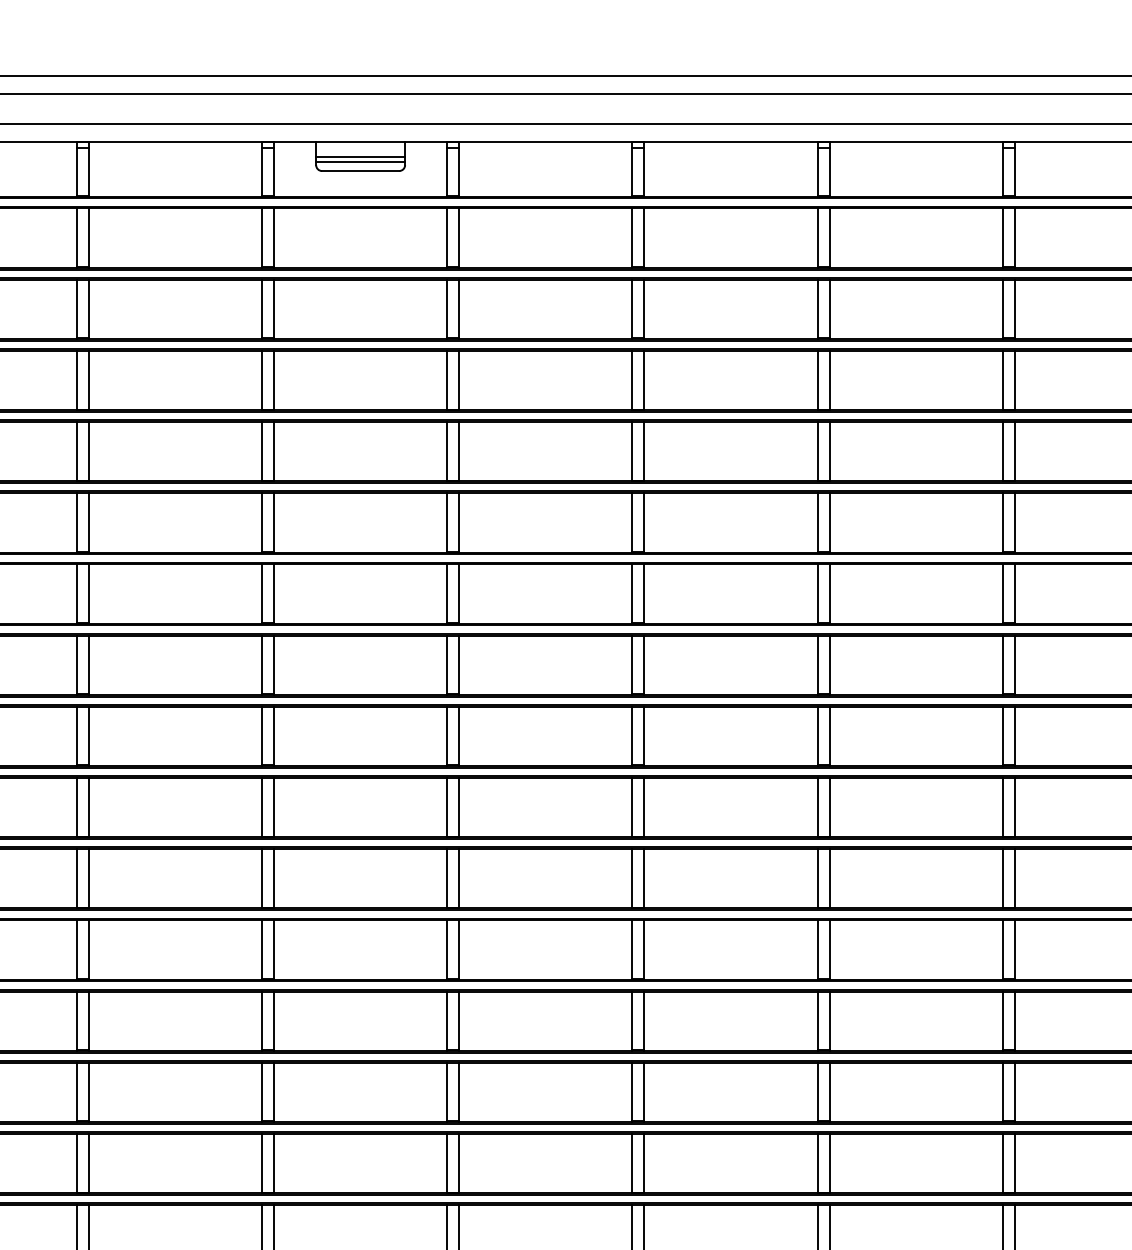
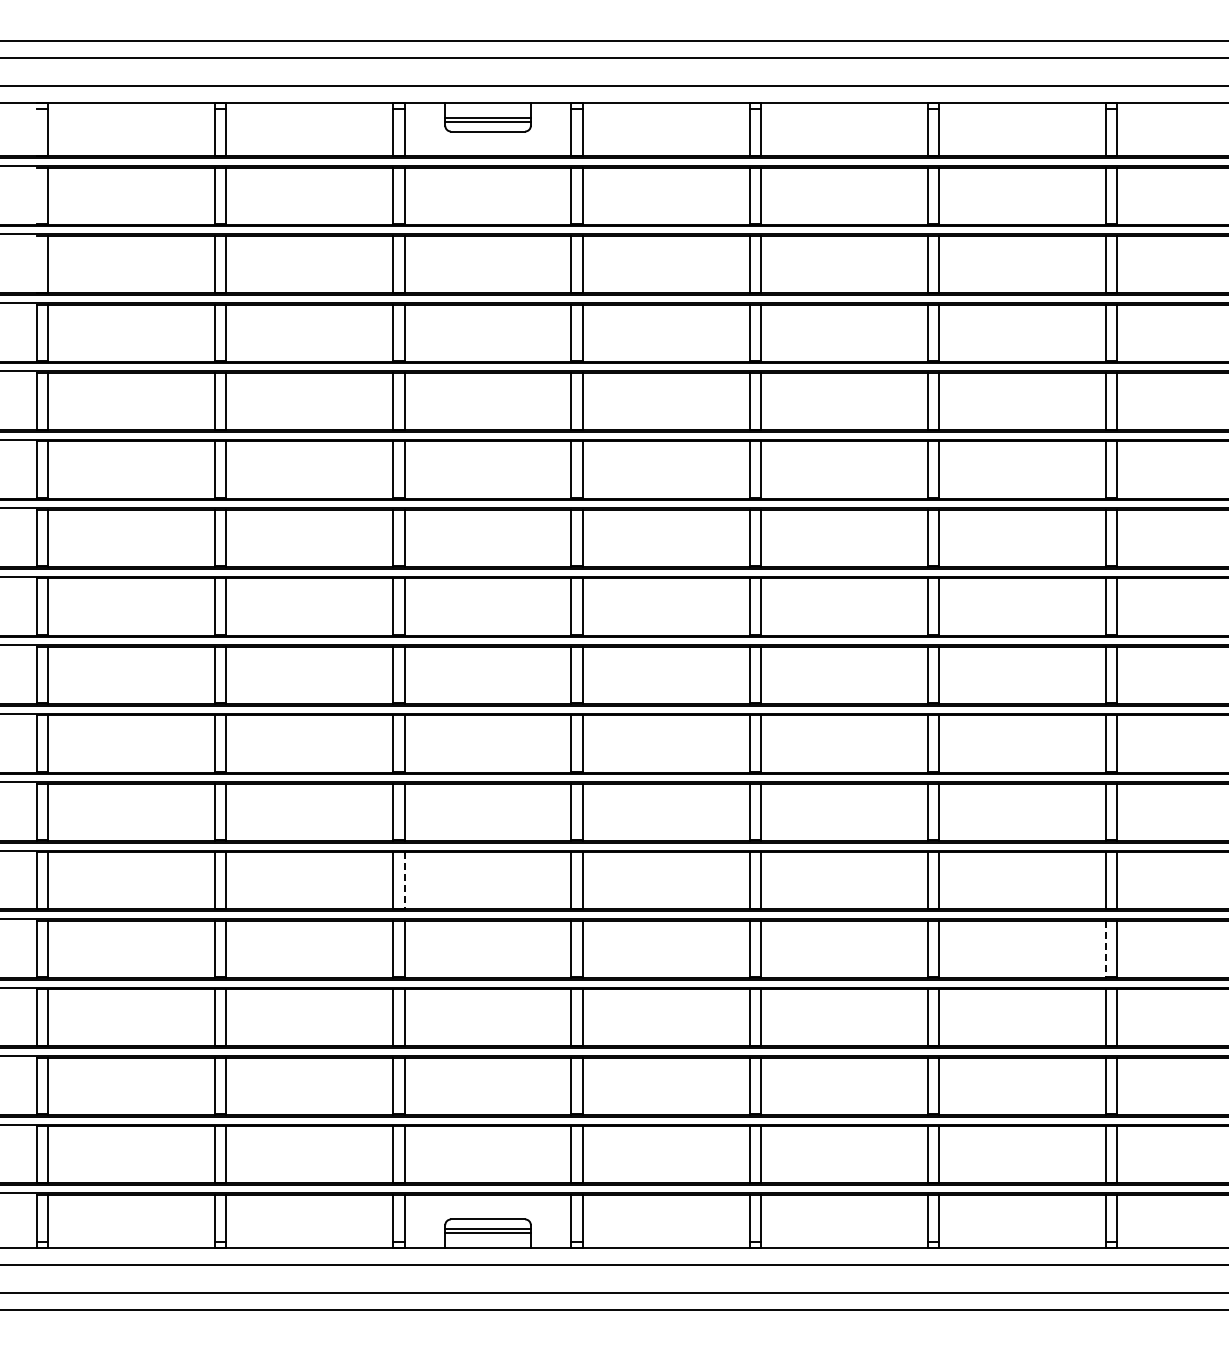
line: (273, 950) -> (404, 881), solid -> dashed
line: (1002, 1021) -> (1105, 949), solid -> dashed

